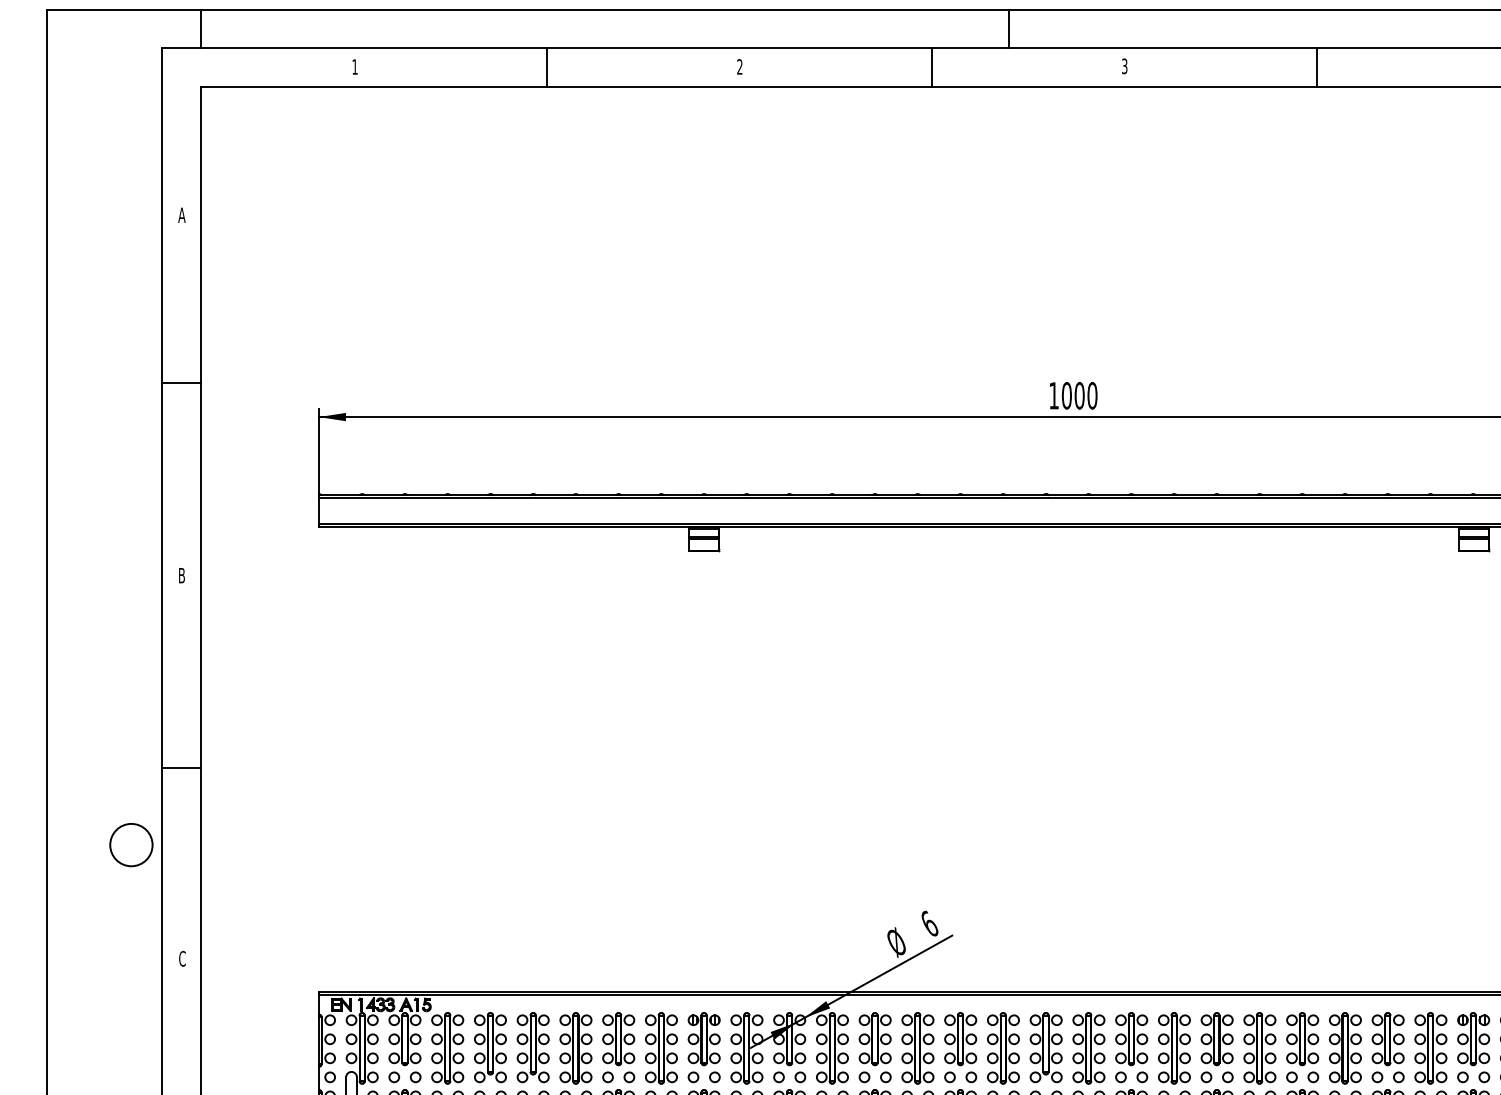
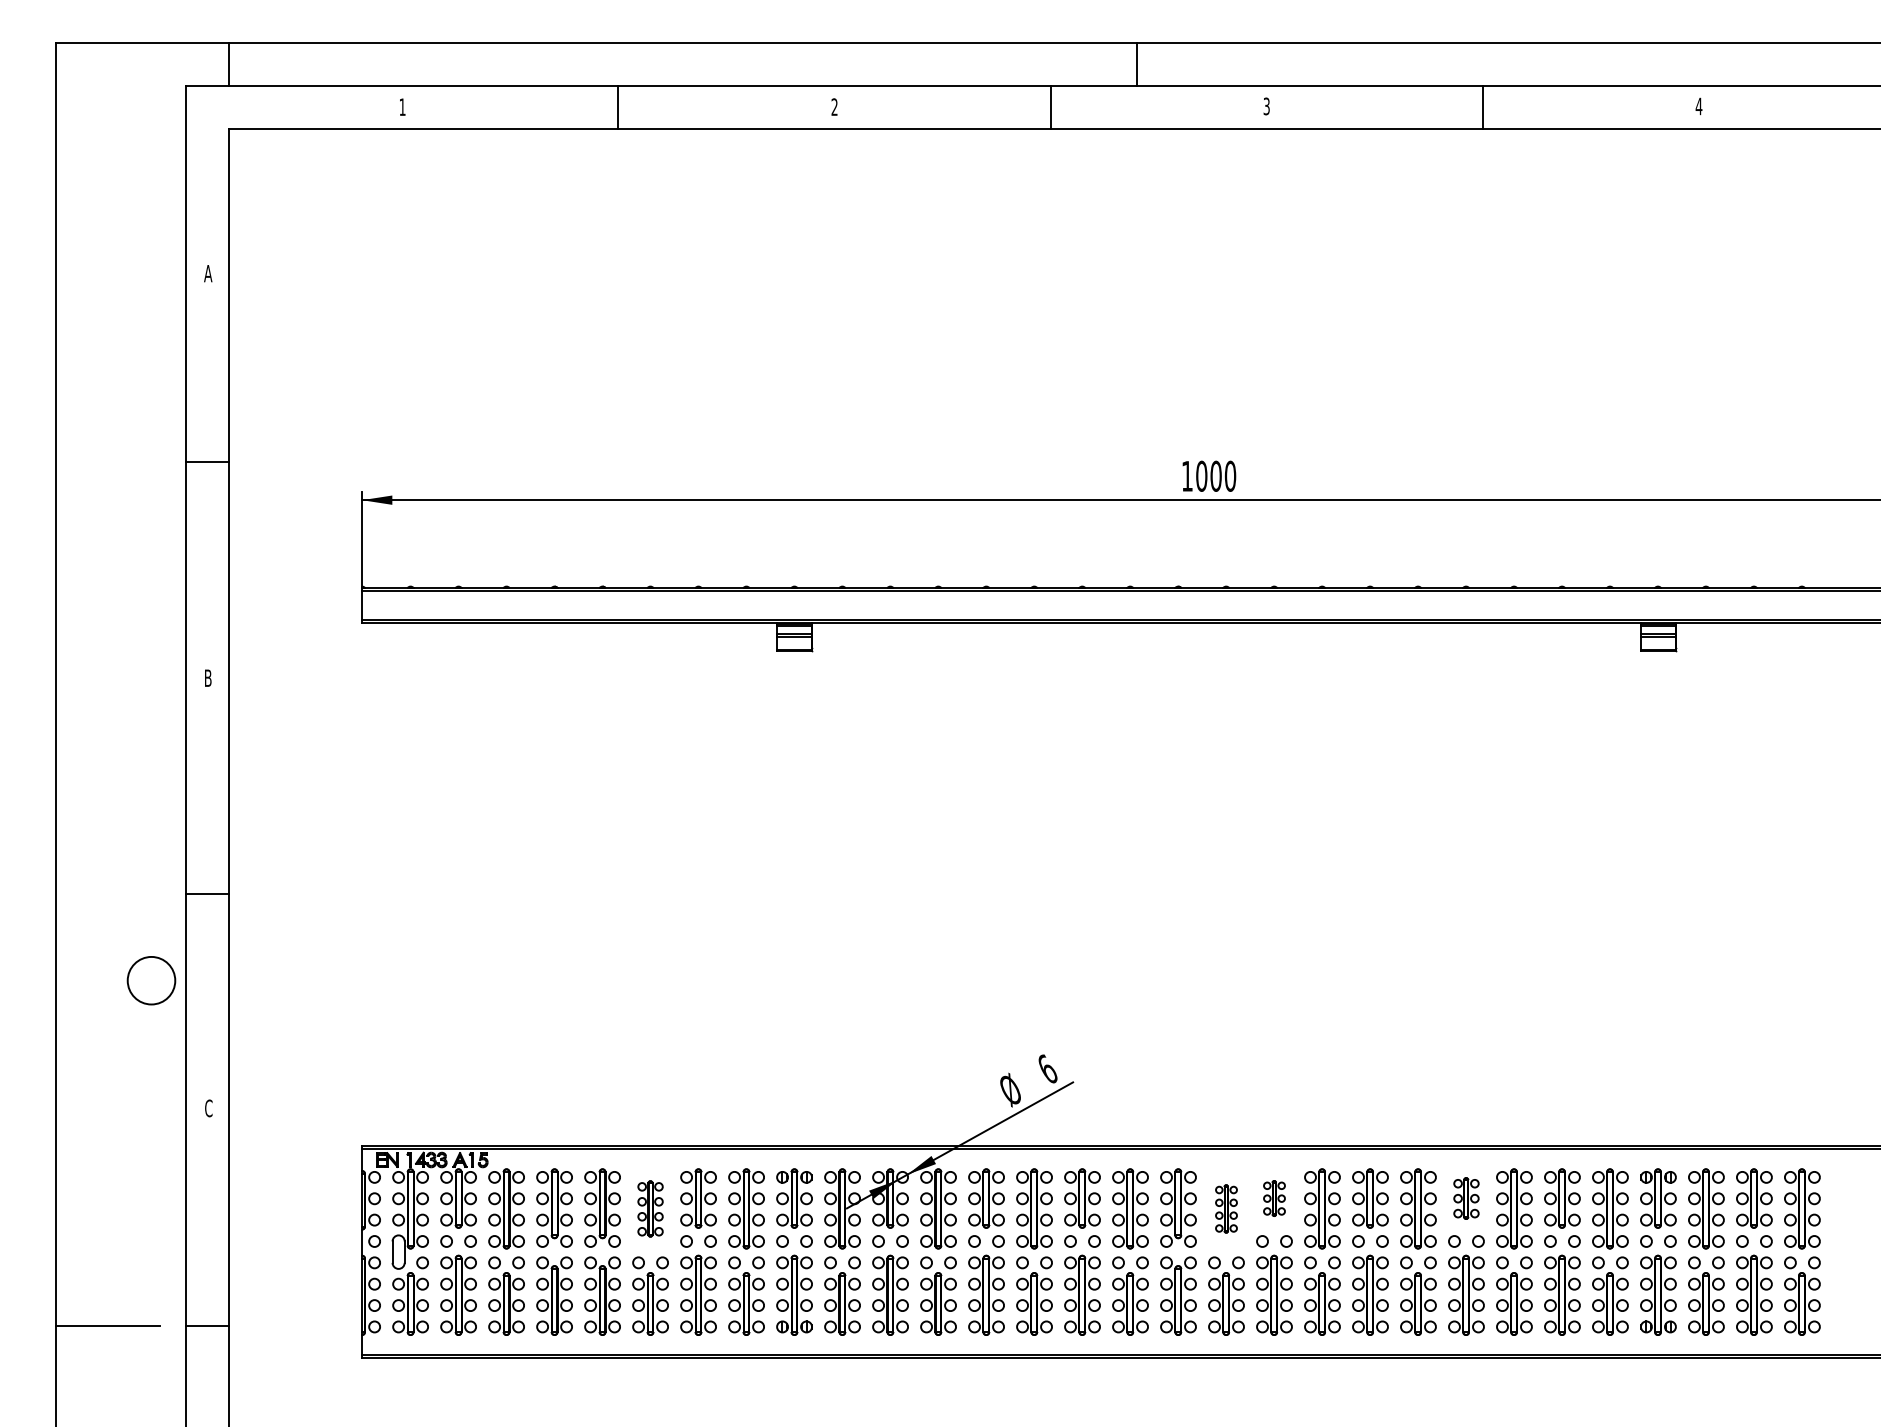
part: (1131, 1039) -> (1274, 1198), size x0.6
part: (1302, 1039) -> (1466, 1198), size x0.7
part: (575, 1047) -> (650, 1208), size x0.7
part: (1088, 1047) -> (1226, 1208), size x0.6

